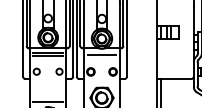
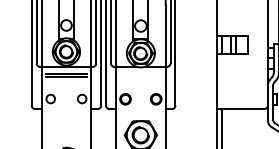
line: (101, 54) -> (140, 75), removed
line: (48, 101) -> (66, 140), removed

